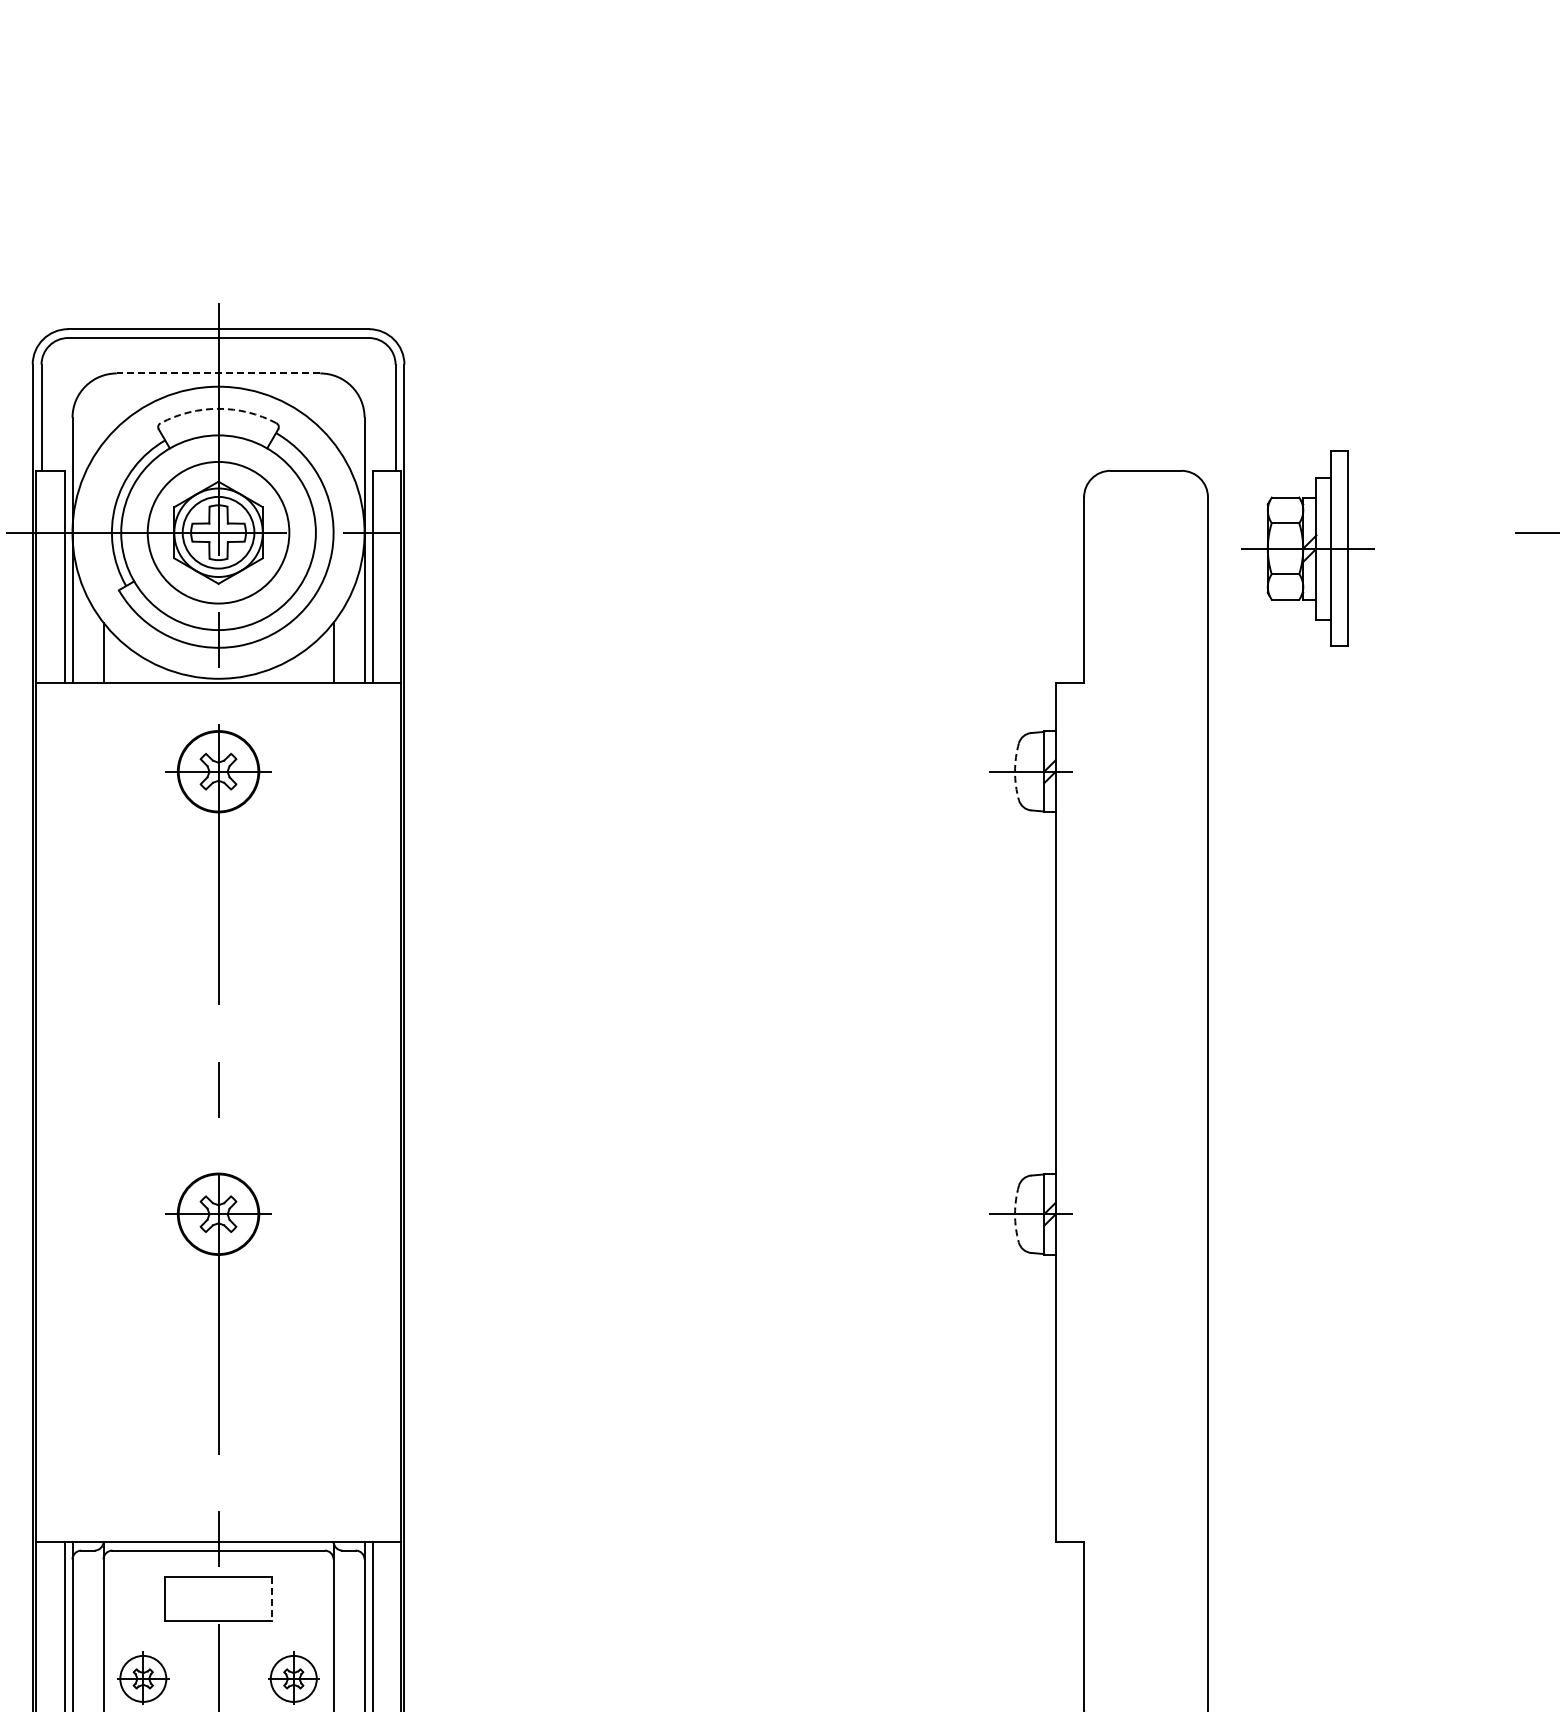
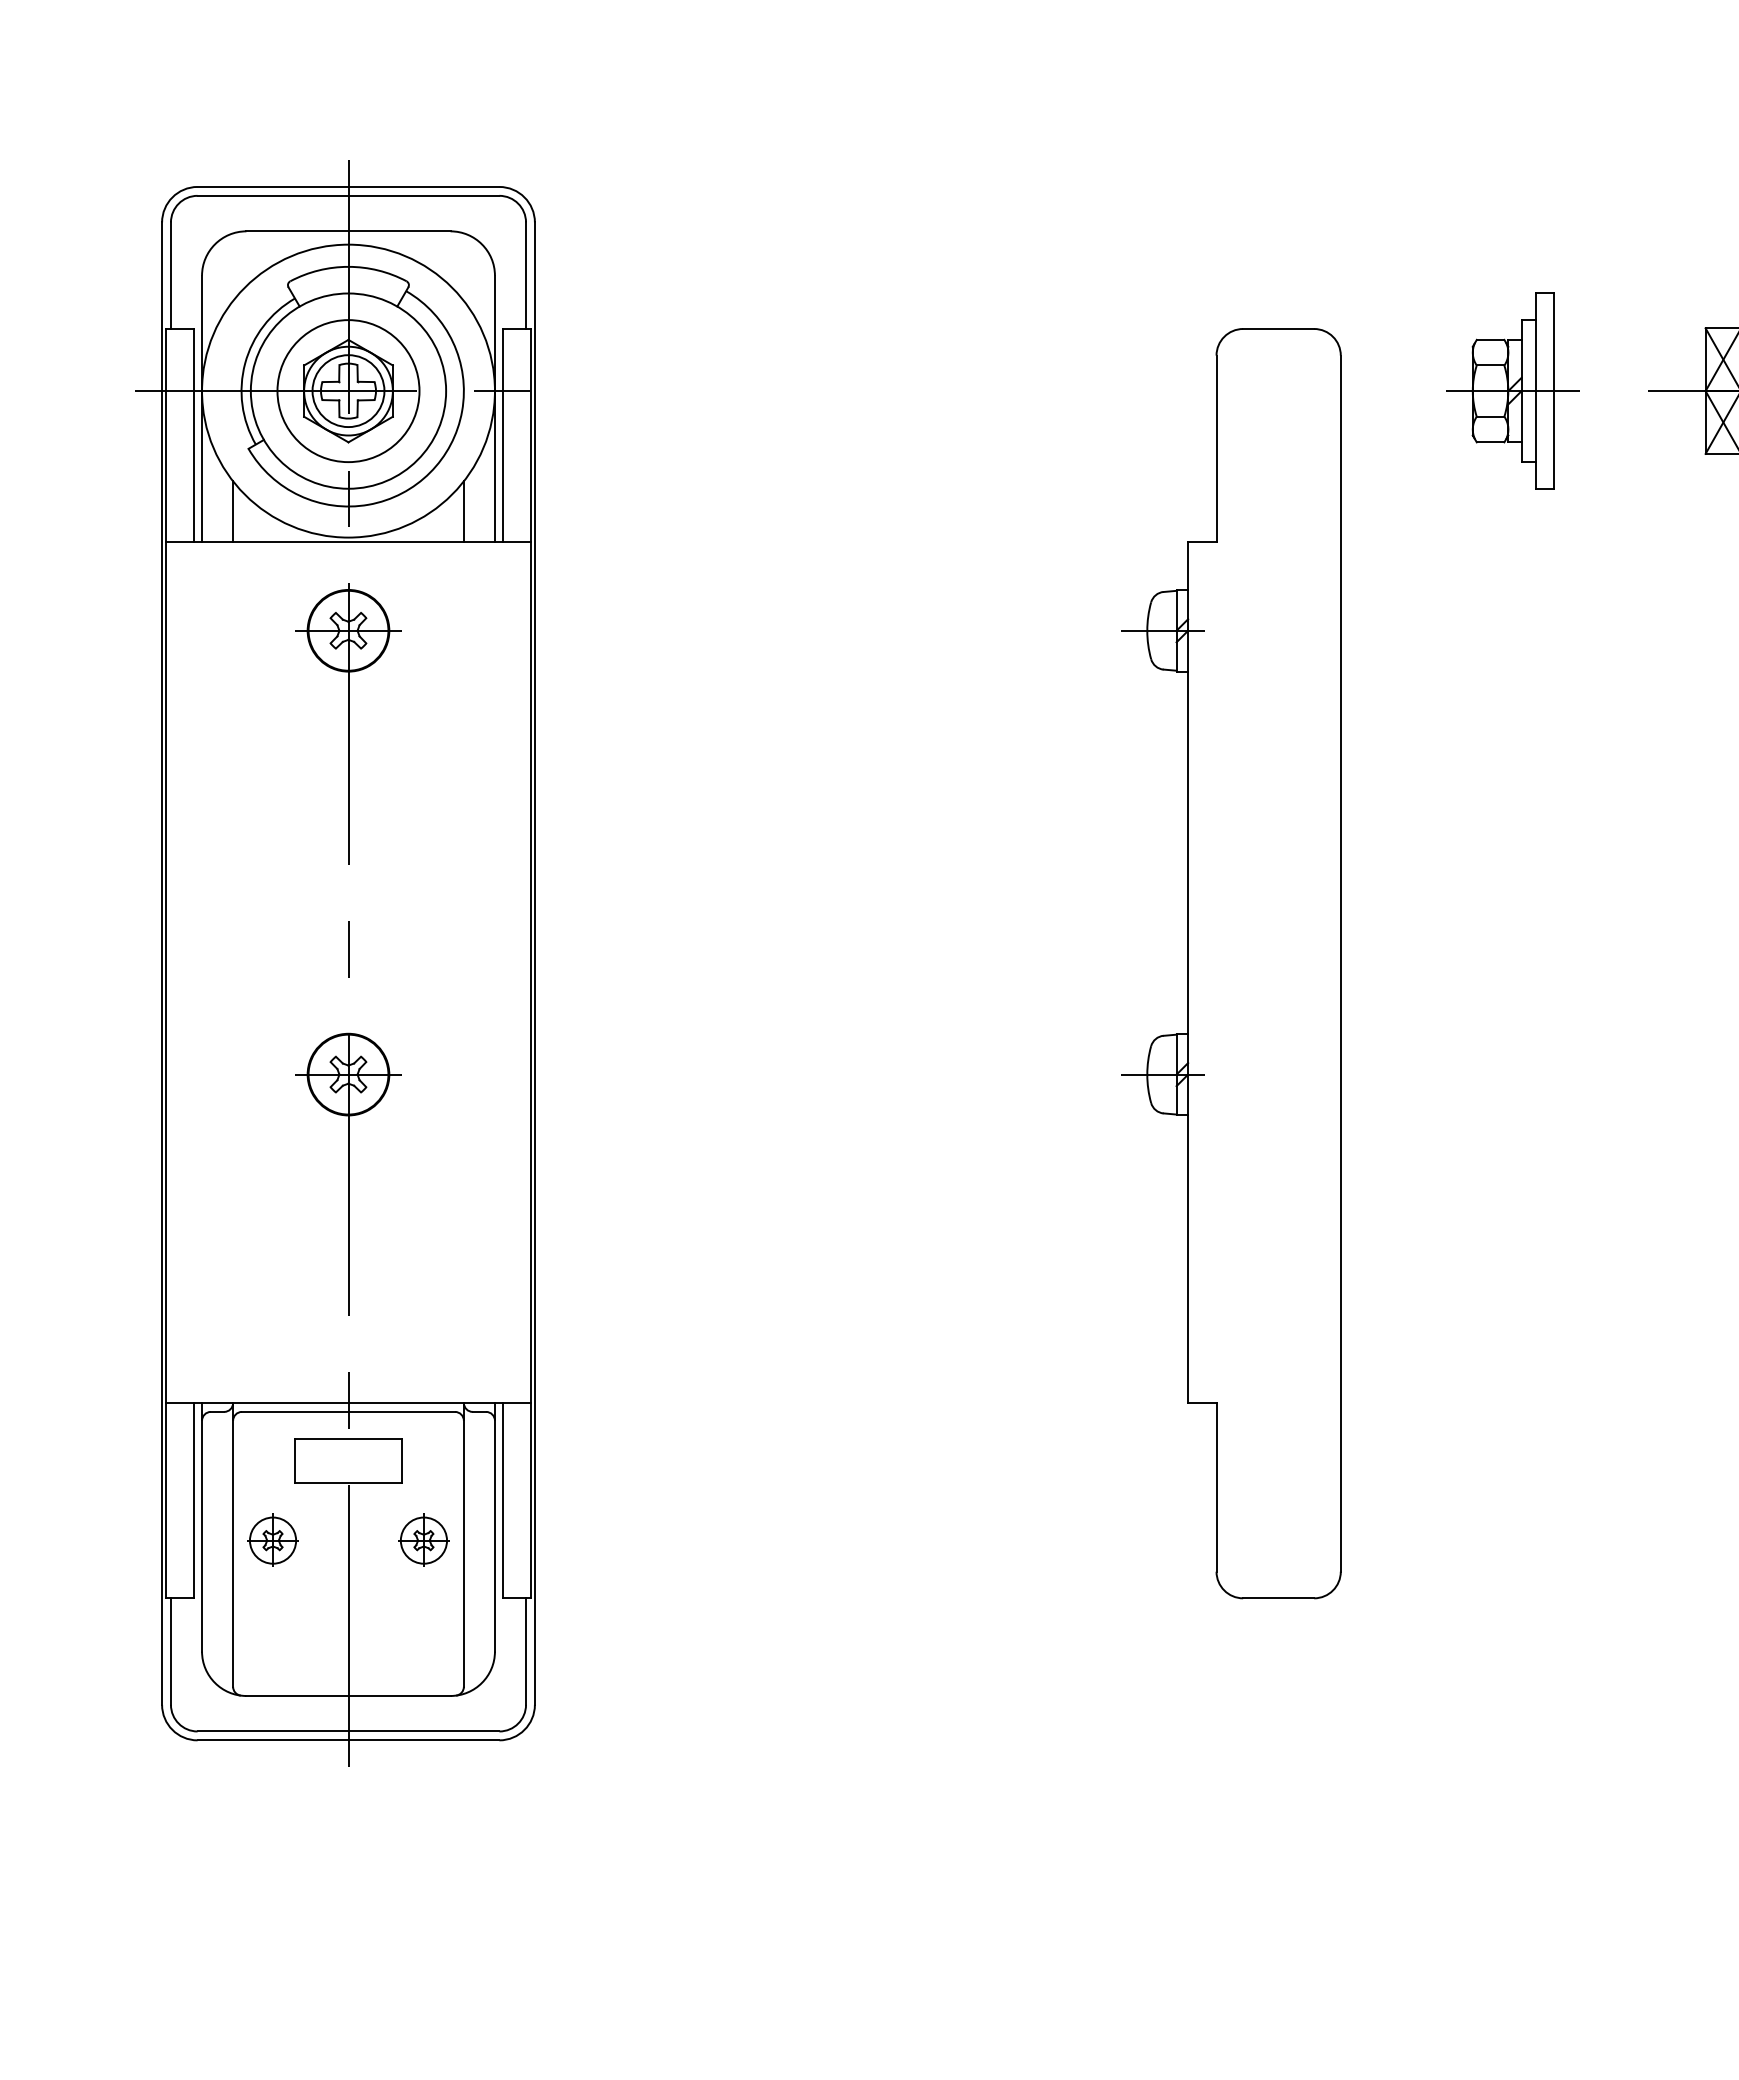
line: (218, 373) -> (348, 231), dashed -> solid
arc: (218, 408) -> (348, 266), dashed -> solid
part: (1307, 548) -> (1512, 390), moved
arc: (1015, 771) -> (1147, 630), dashed -> solid
arc: (1015, 1214) -> (1147, 1074), dashed -> solid
line: (271, 1600) -> (401, 1461), dashed -> solid

